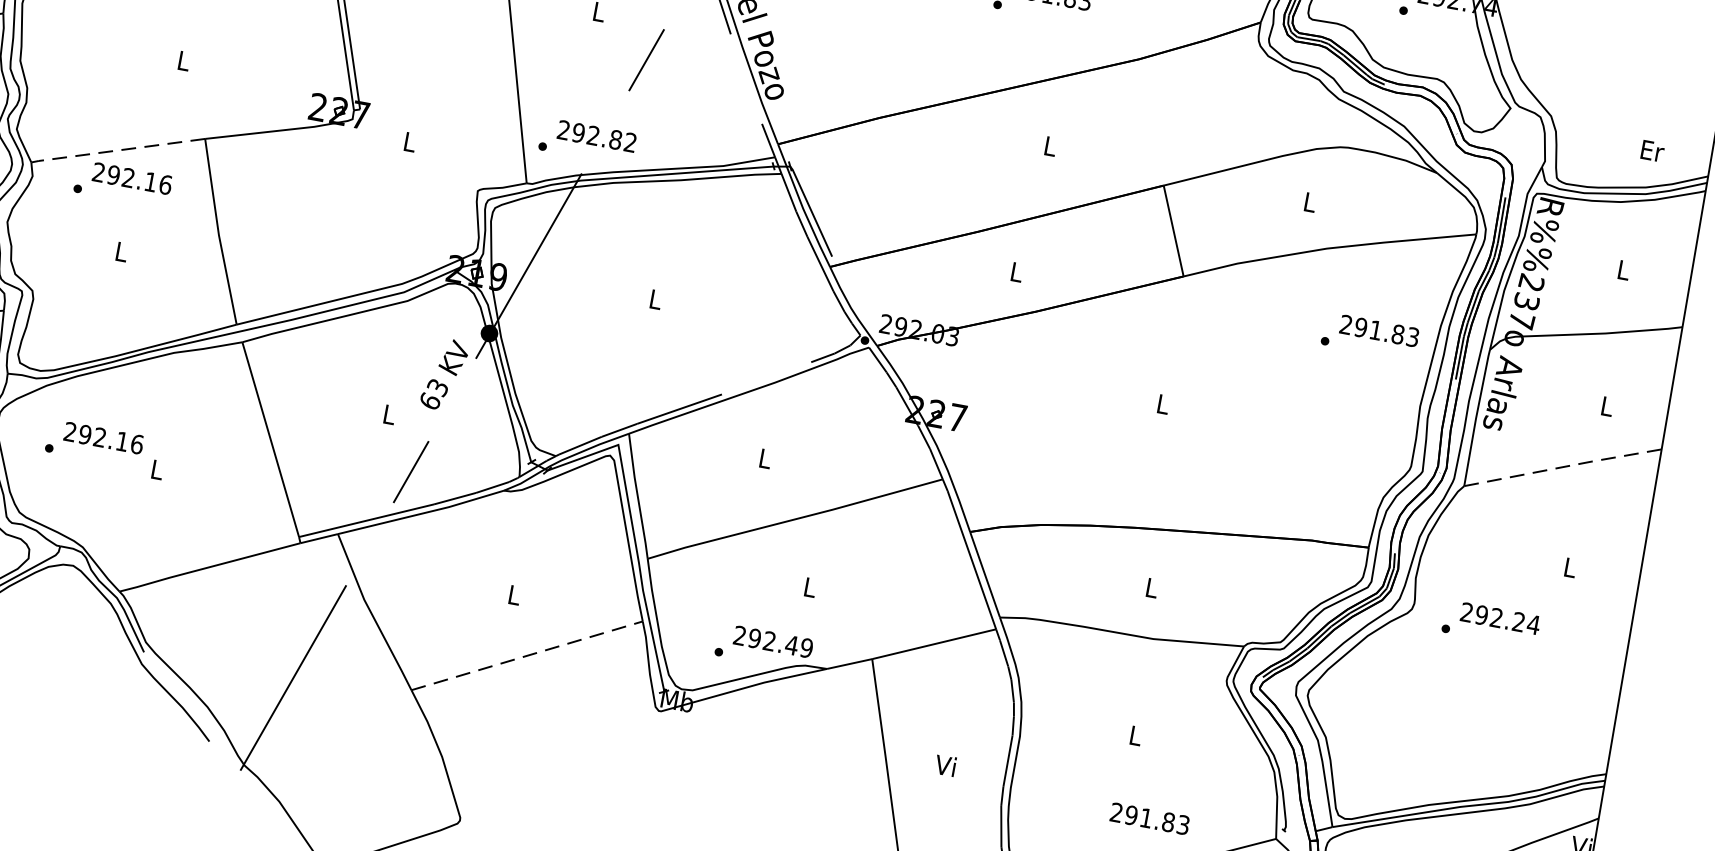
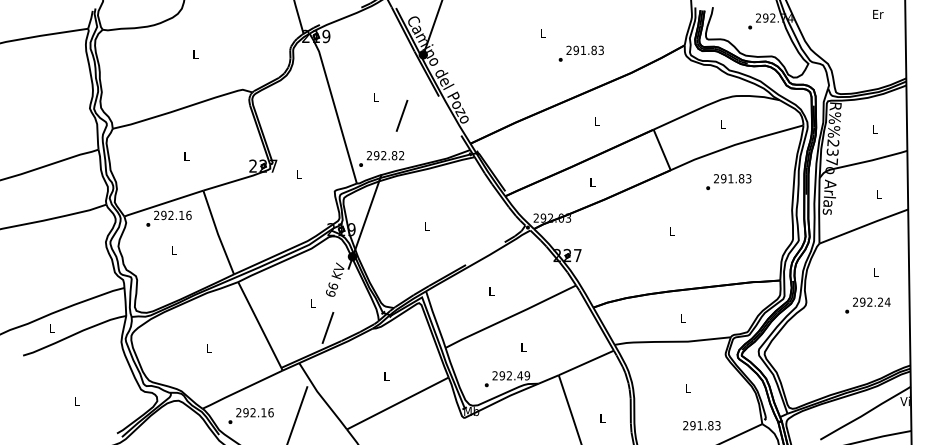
line: (115, 149) -> (162, 203), dashed -> solid
text: (1653, 151) -> (878, 14), moved
text: (1369, 337) -> (728, 182), moved
text: (438, 388) -> (333, 286), 63 -> 66
text: (93, 442) -> (250, 415), moved
line: (1566, 466) -> (865, 225), dashed -> solid
text: (1490, 623) -> (867, 305), moved
line: (528, 656) -> (398, 403), dashed -> solid
text: (944, 765) -> (601, 418), Vi -> L

